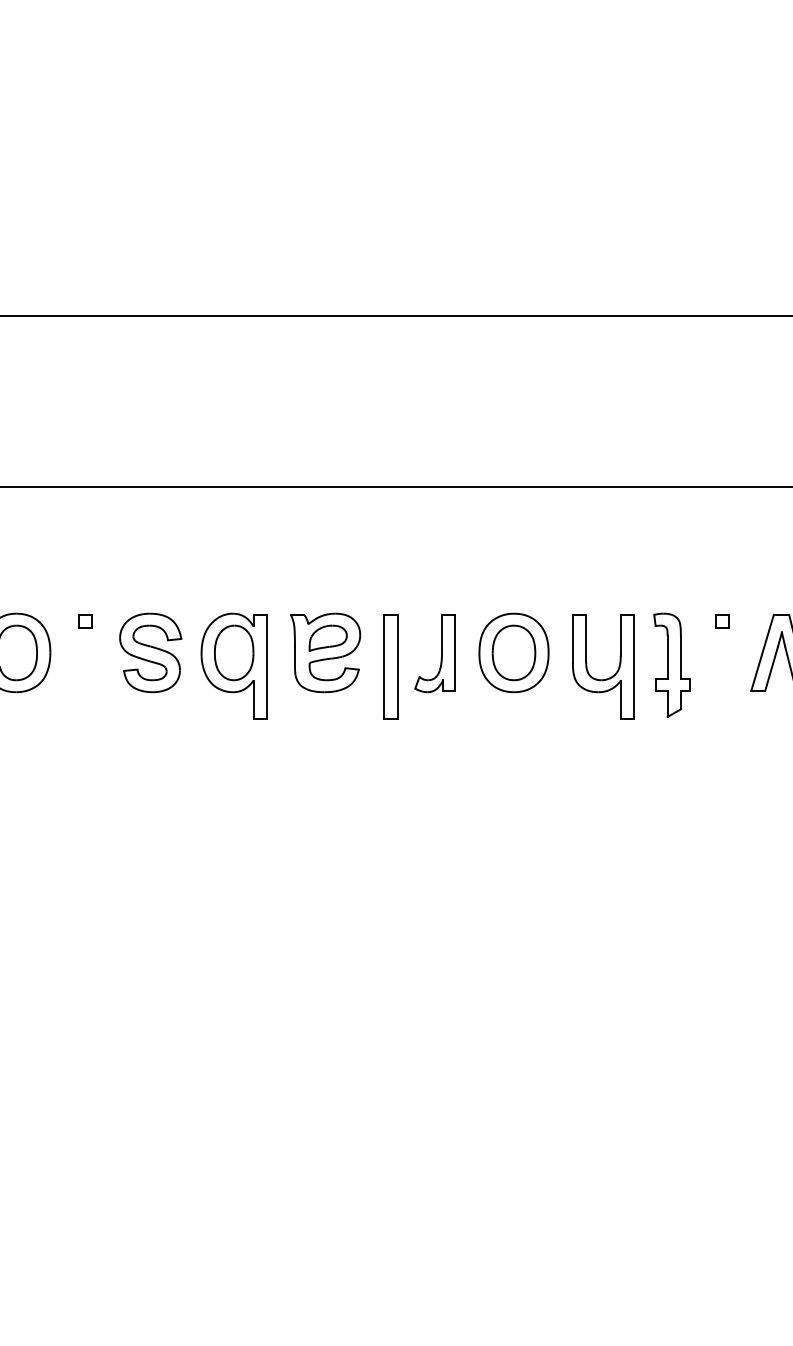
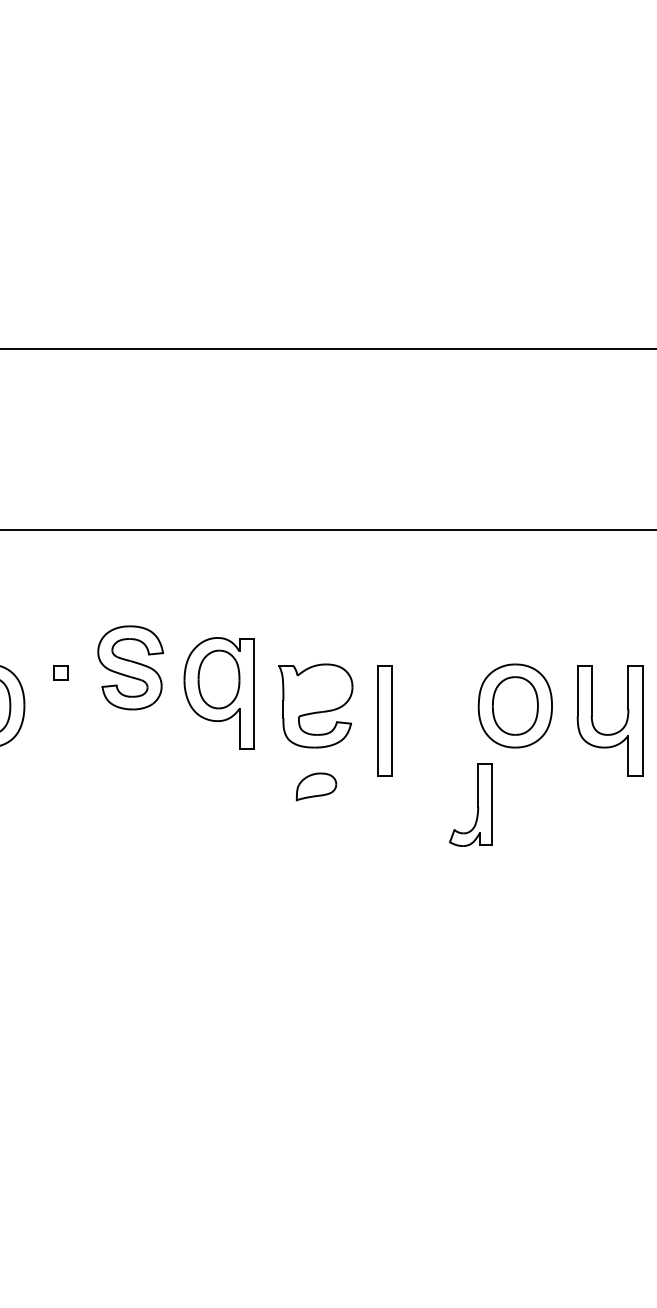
part: (327, 637) -> (315, 786), moved
part: (150, 652) -> (130, 667), moved
part: (441, 653) -> (477, 805), moved
part: (233, 665) -> (218, 692), moved

